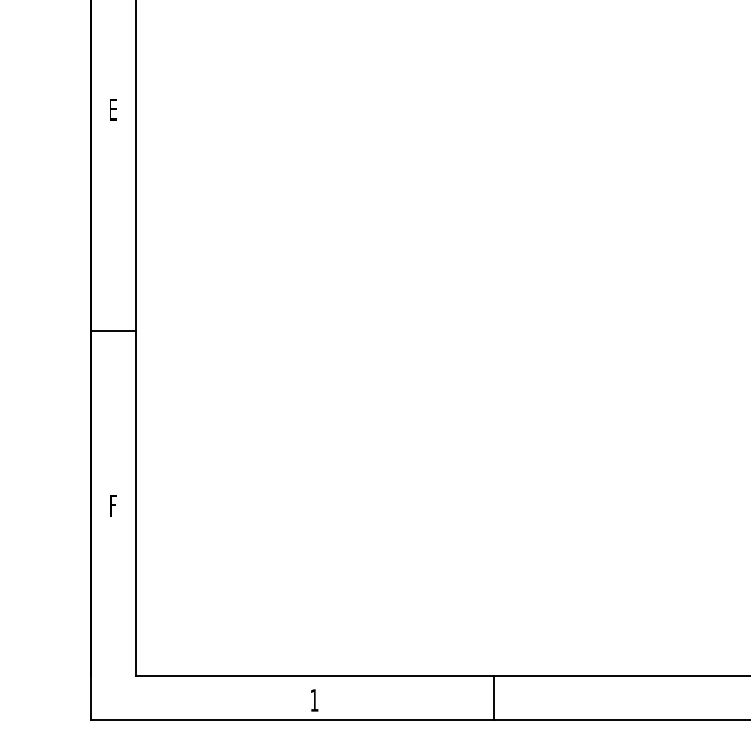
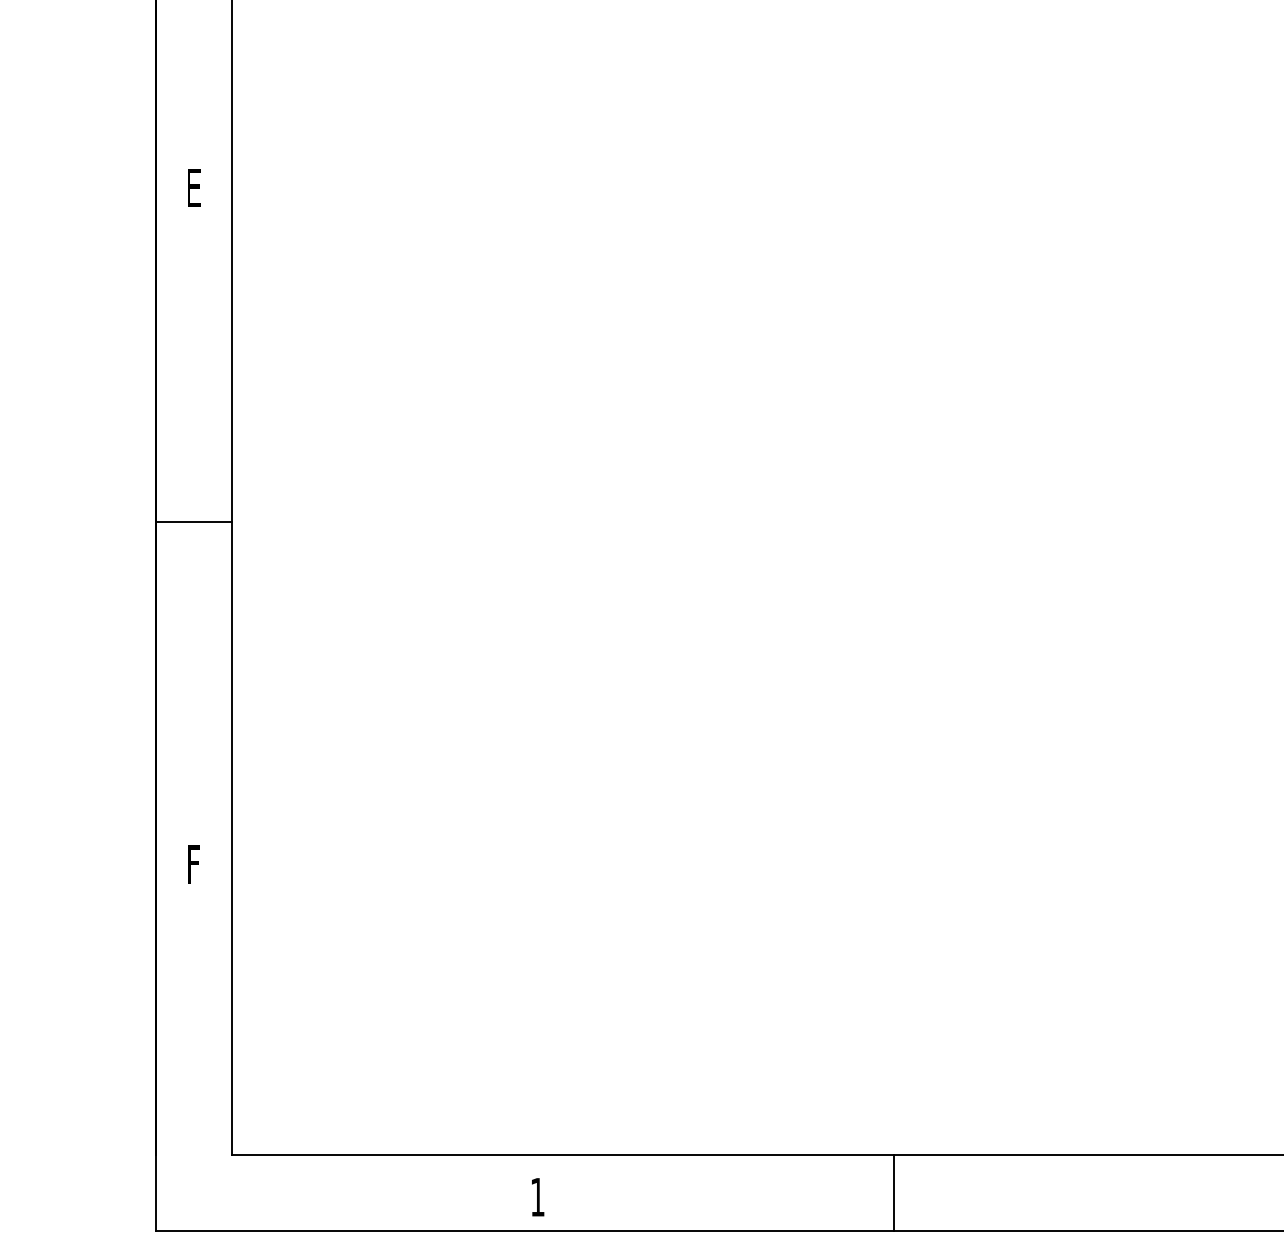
line: (113, 331) -> (194, 522), moved
line: (493, 697) -> (893, 1192), moved

